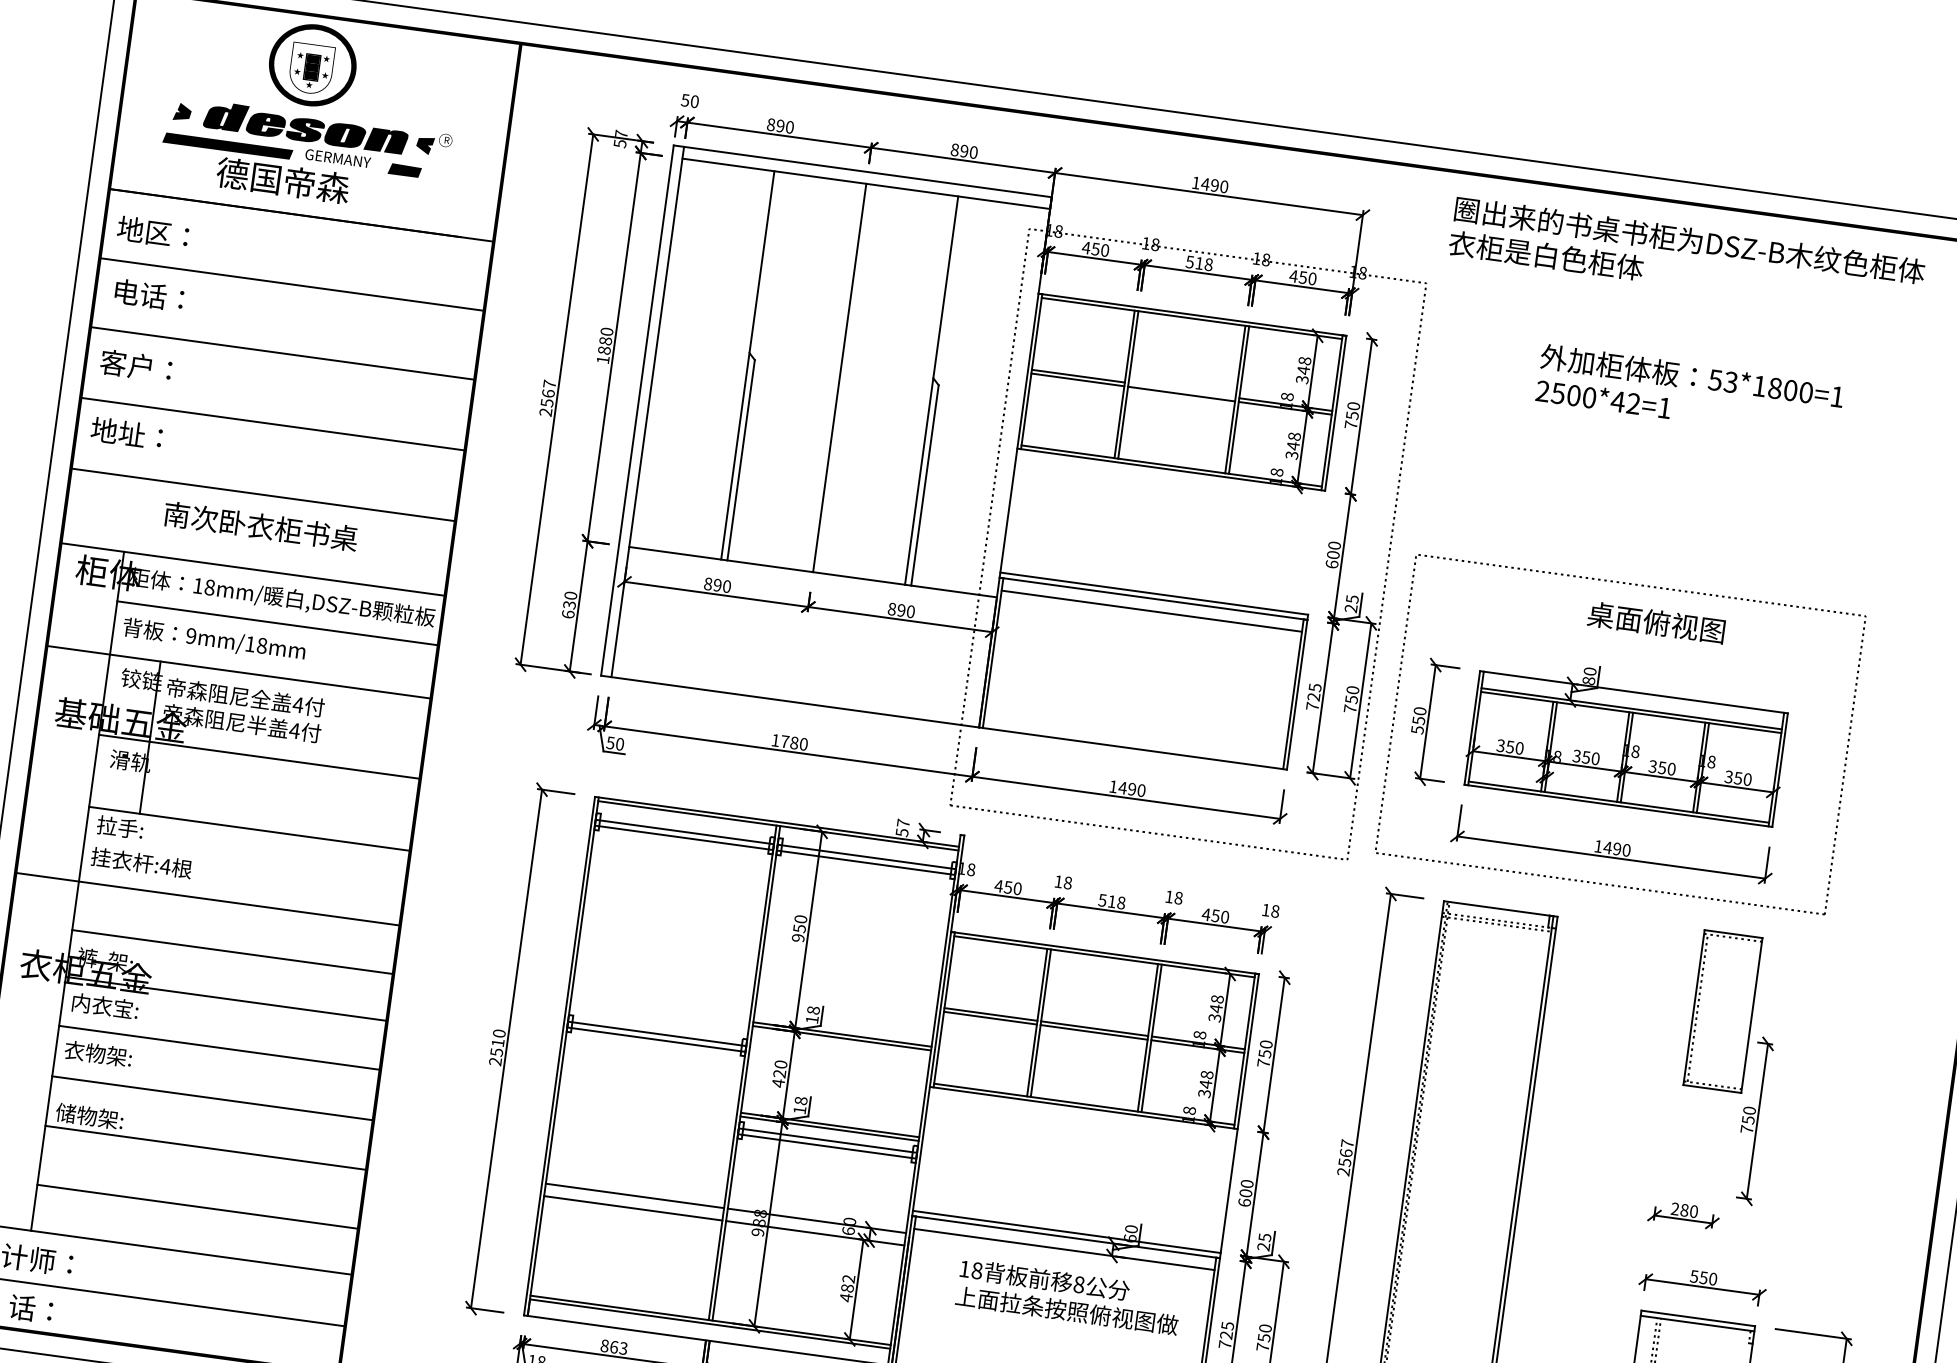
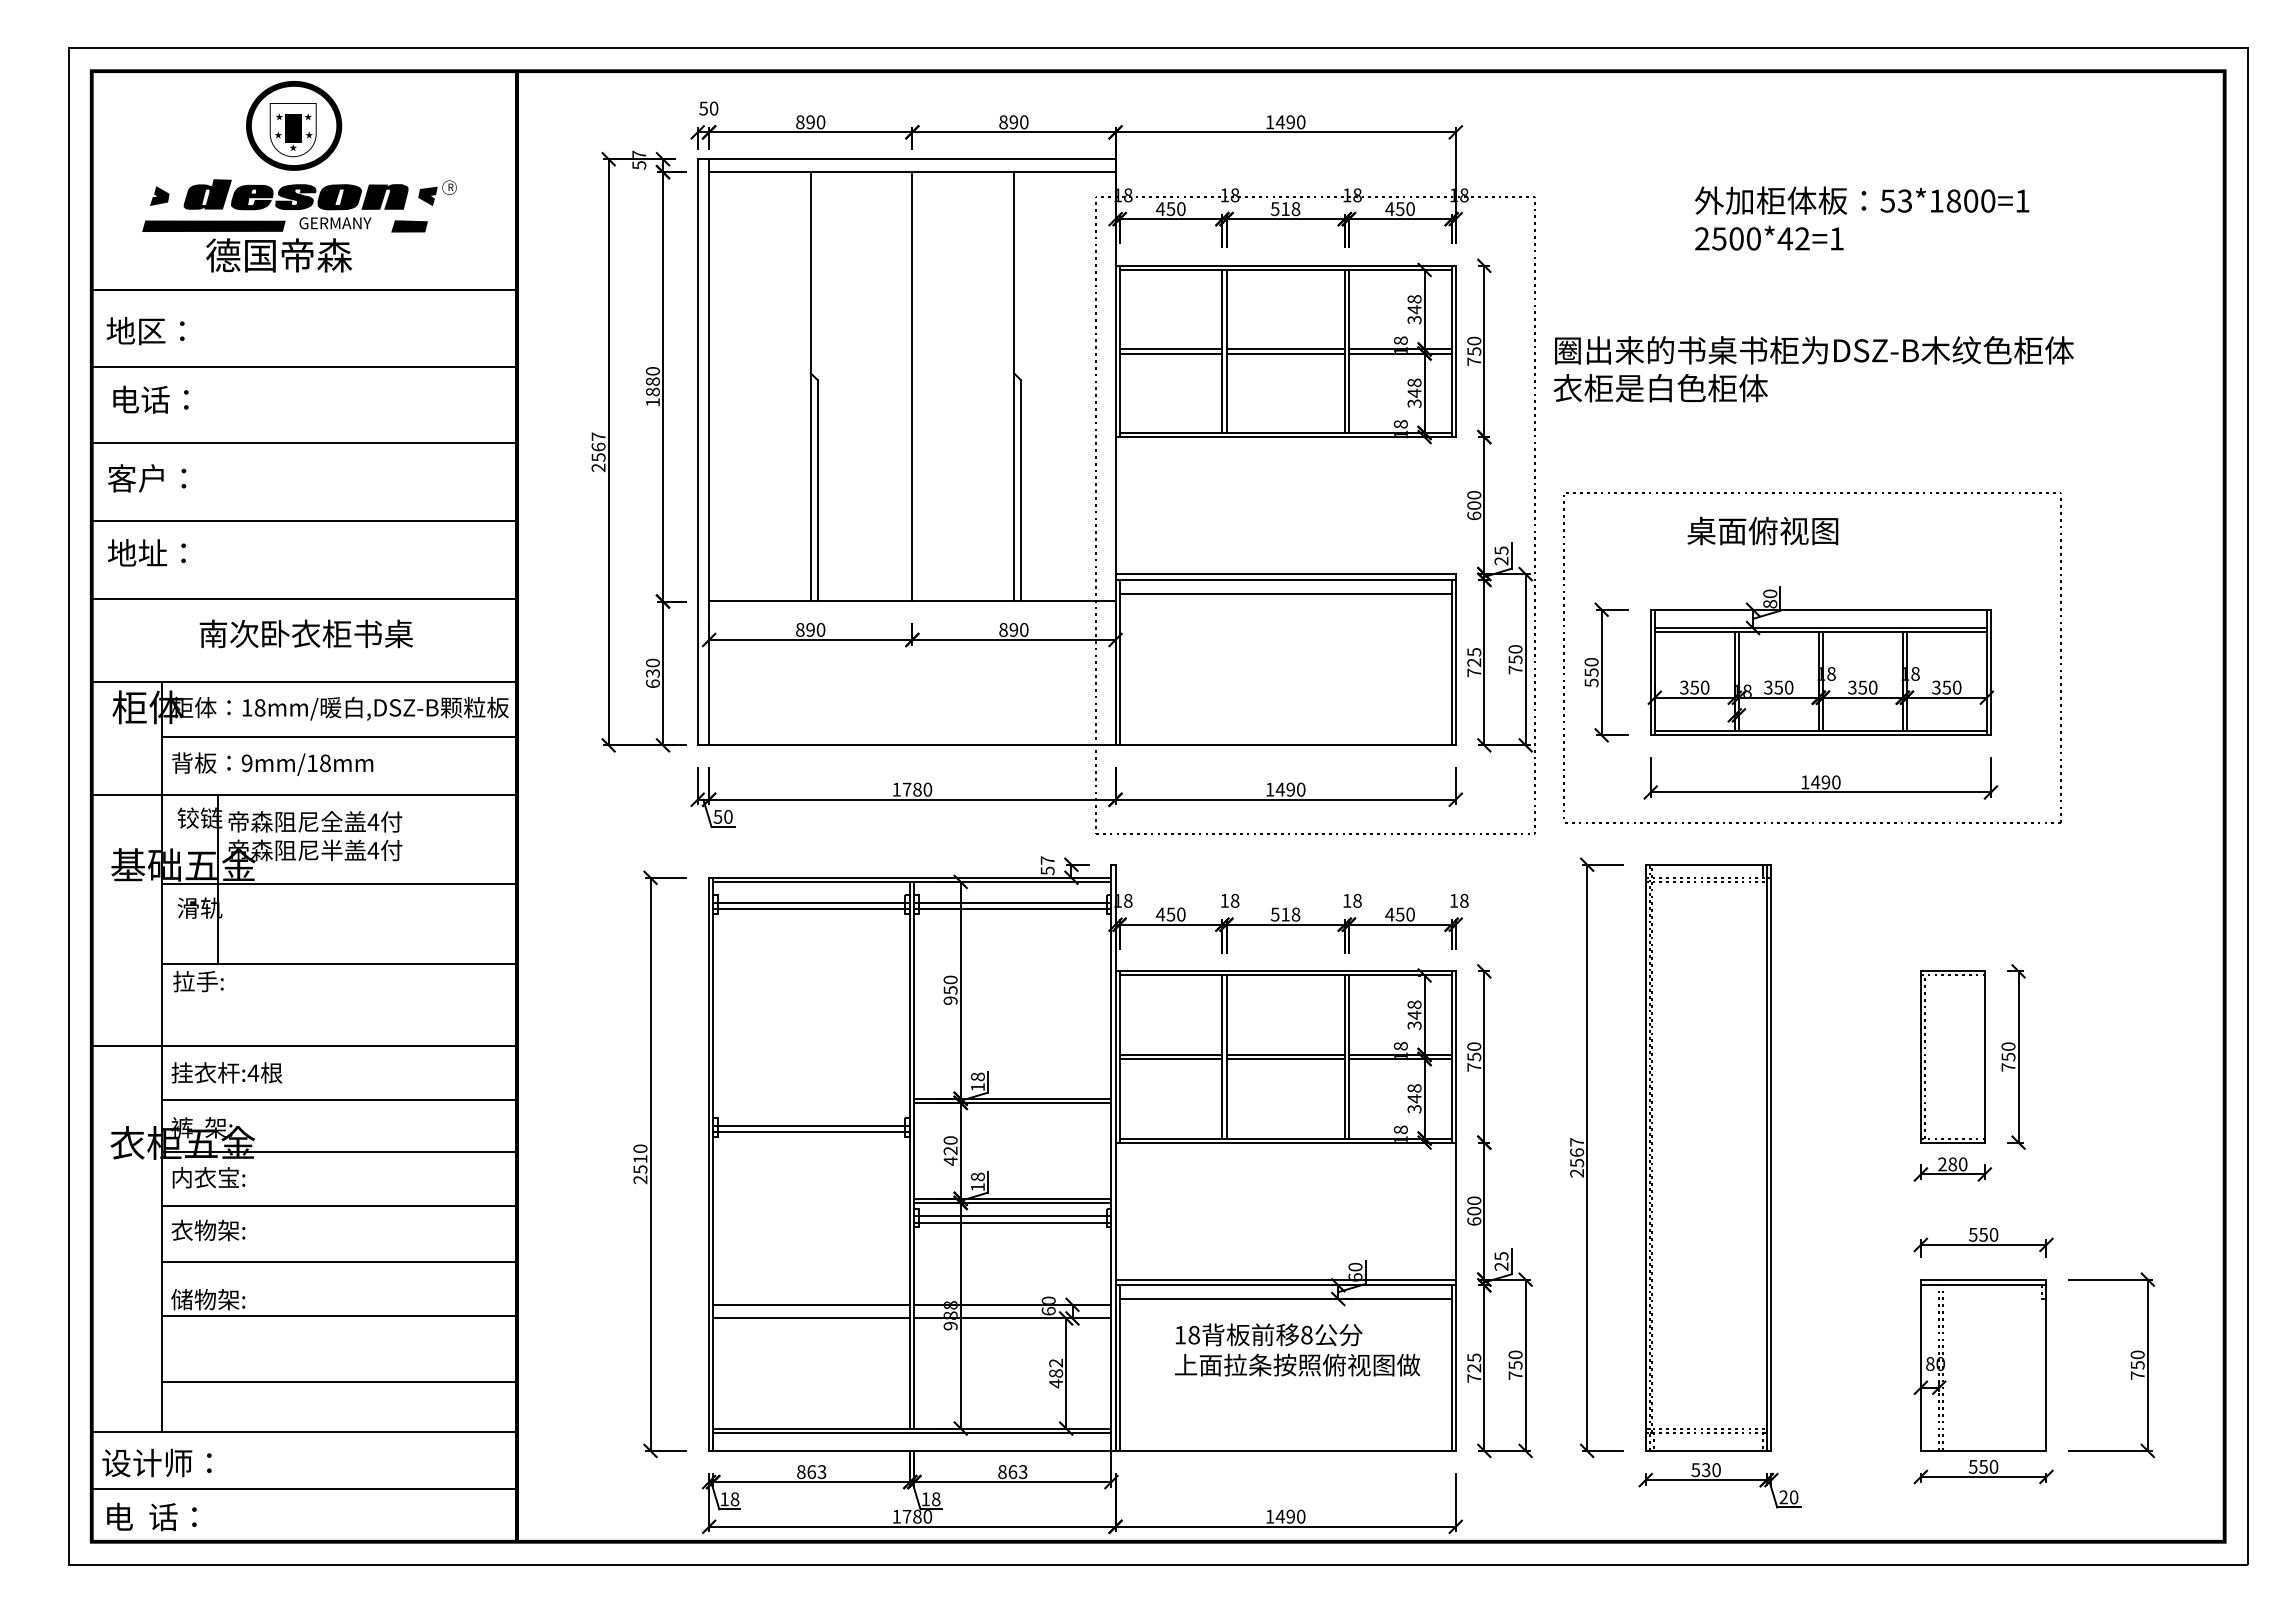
text: (1686, 257) -> (1813, 369), moved
line: (1181, 390) -> (1285, 349), added
text: (1690, 392) -> (1862, 218), moved
text: (1656, 622) -> (1762, 530), moved
text: (141, 862) -> (226, 1072), moved
part: (1722, 1011) -> (1952, 1056), moved

